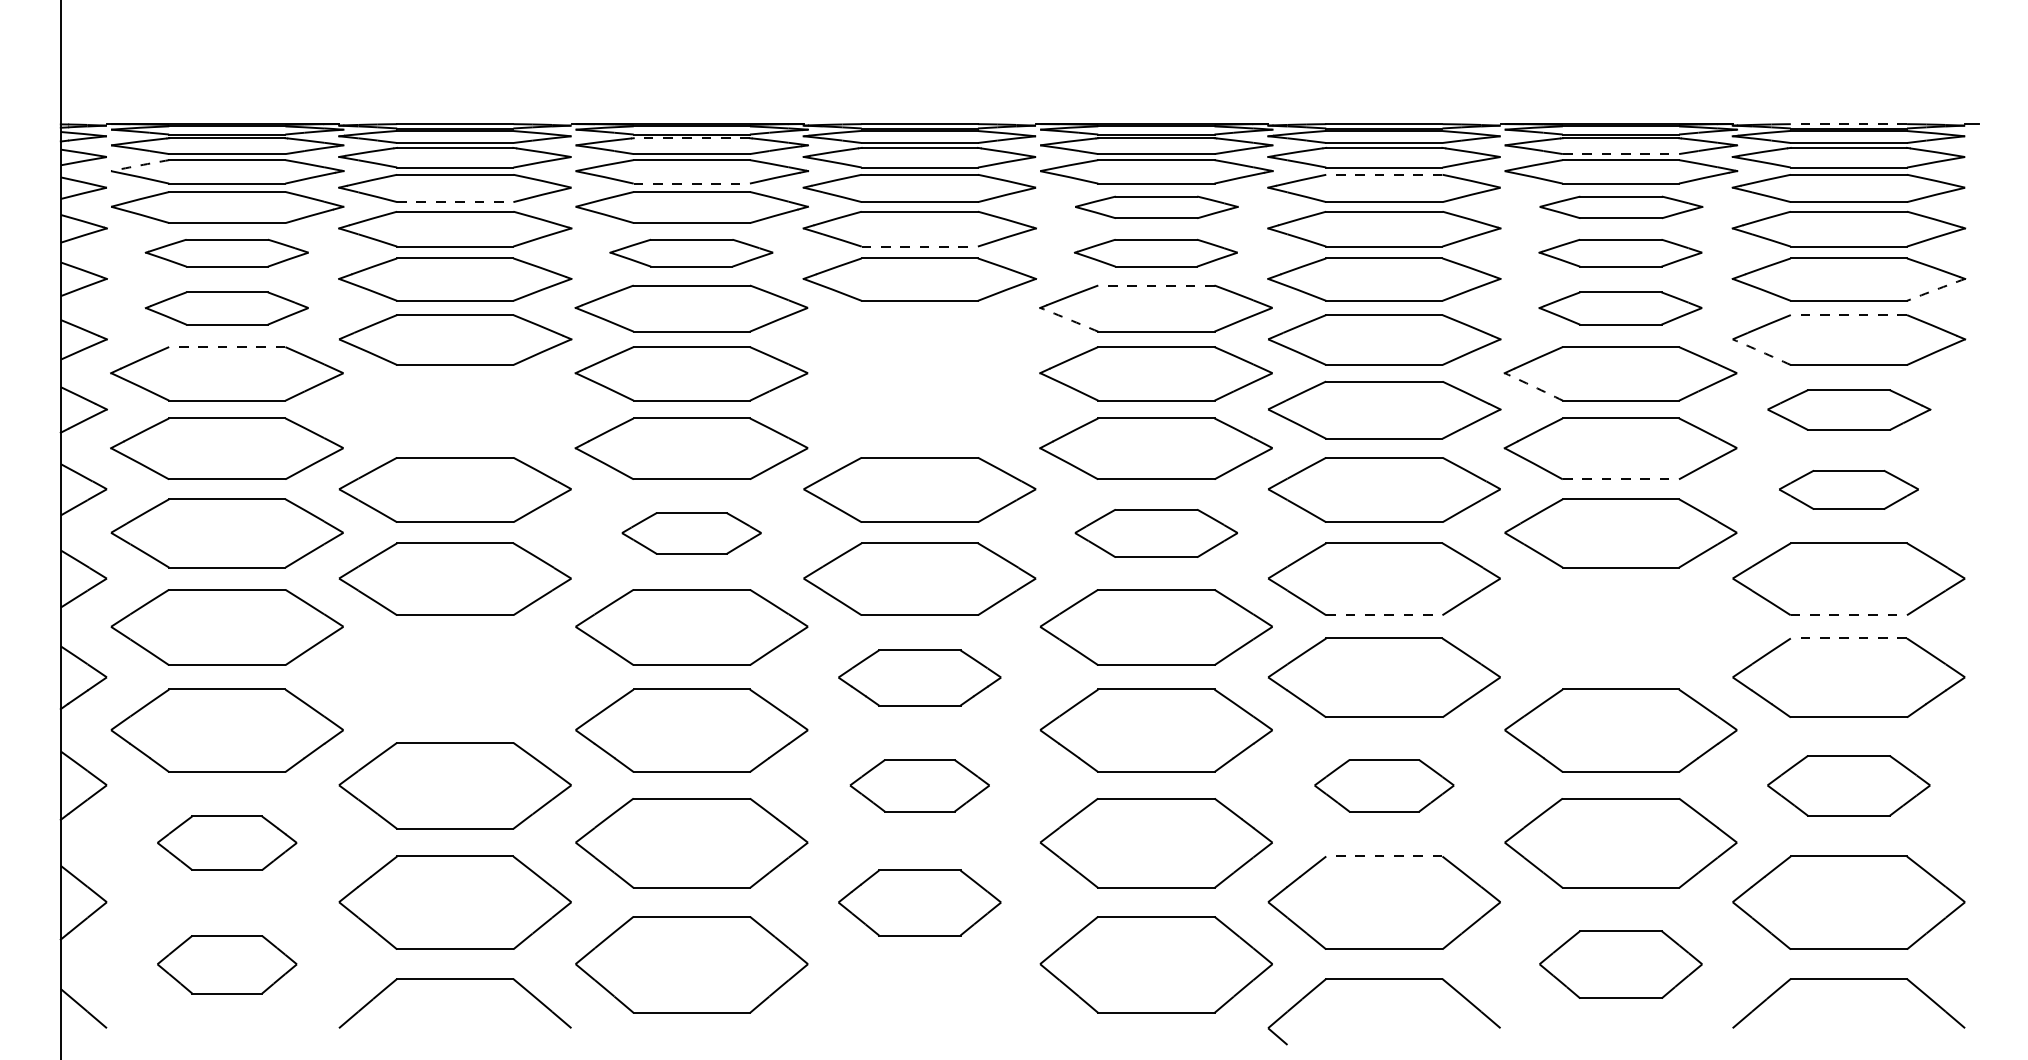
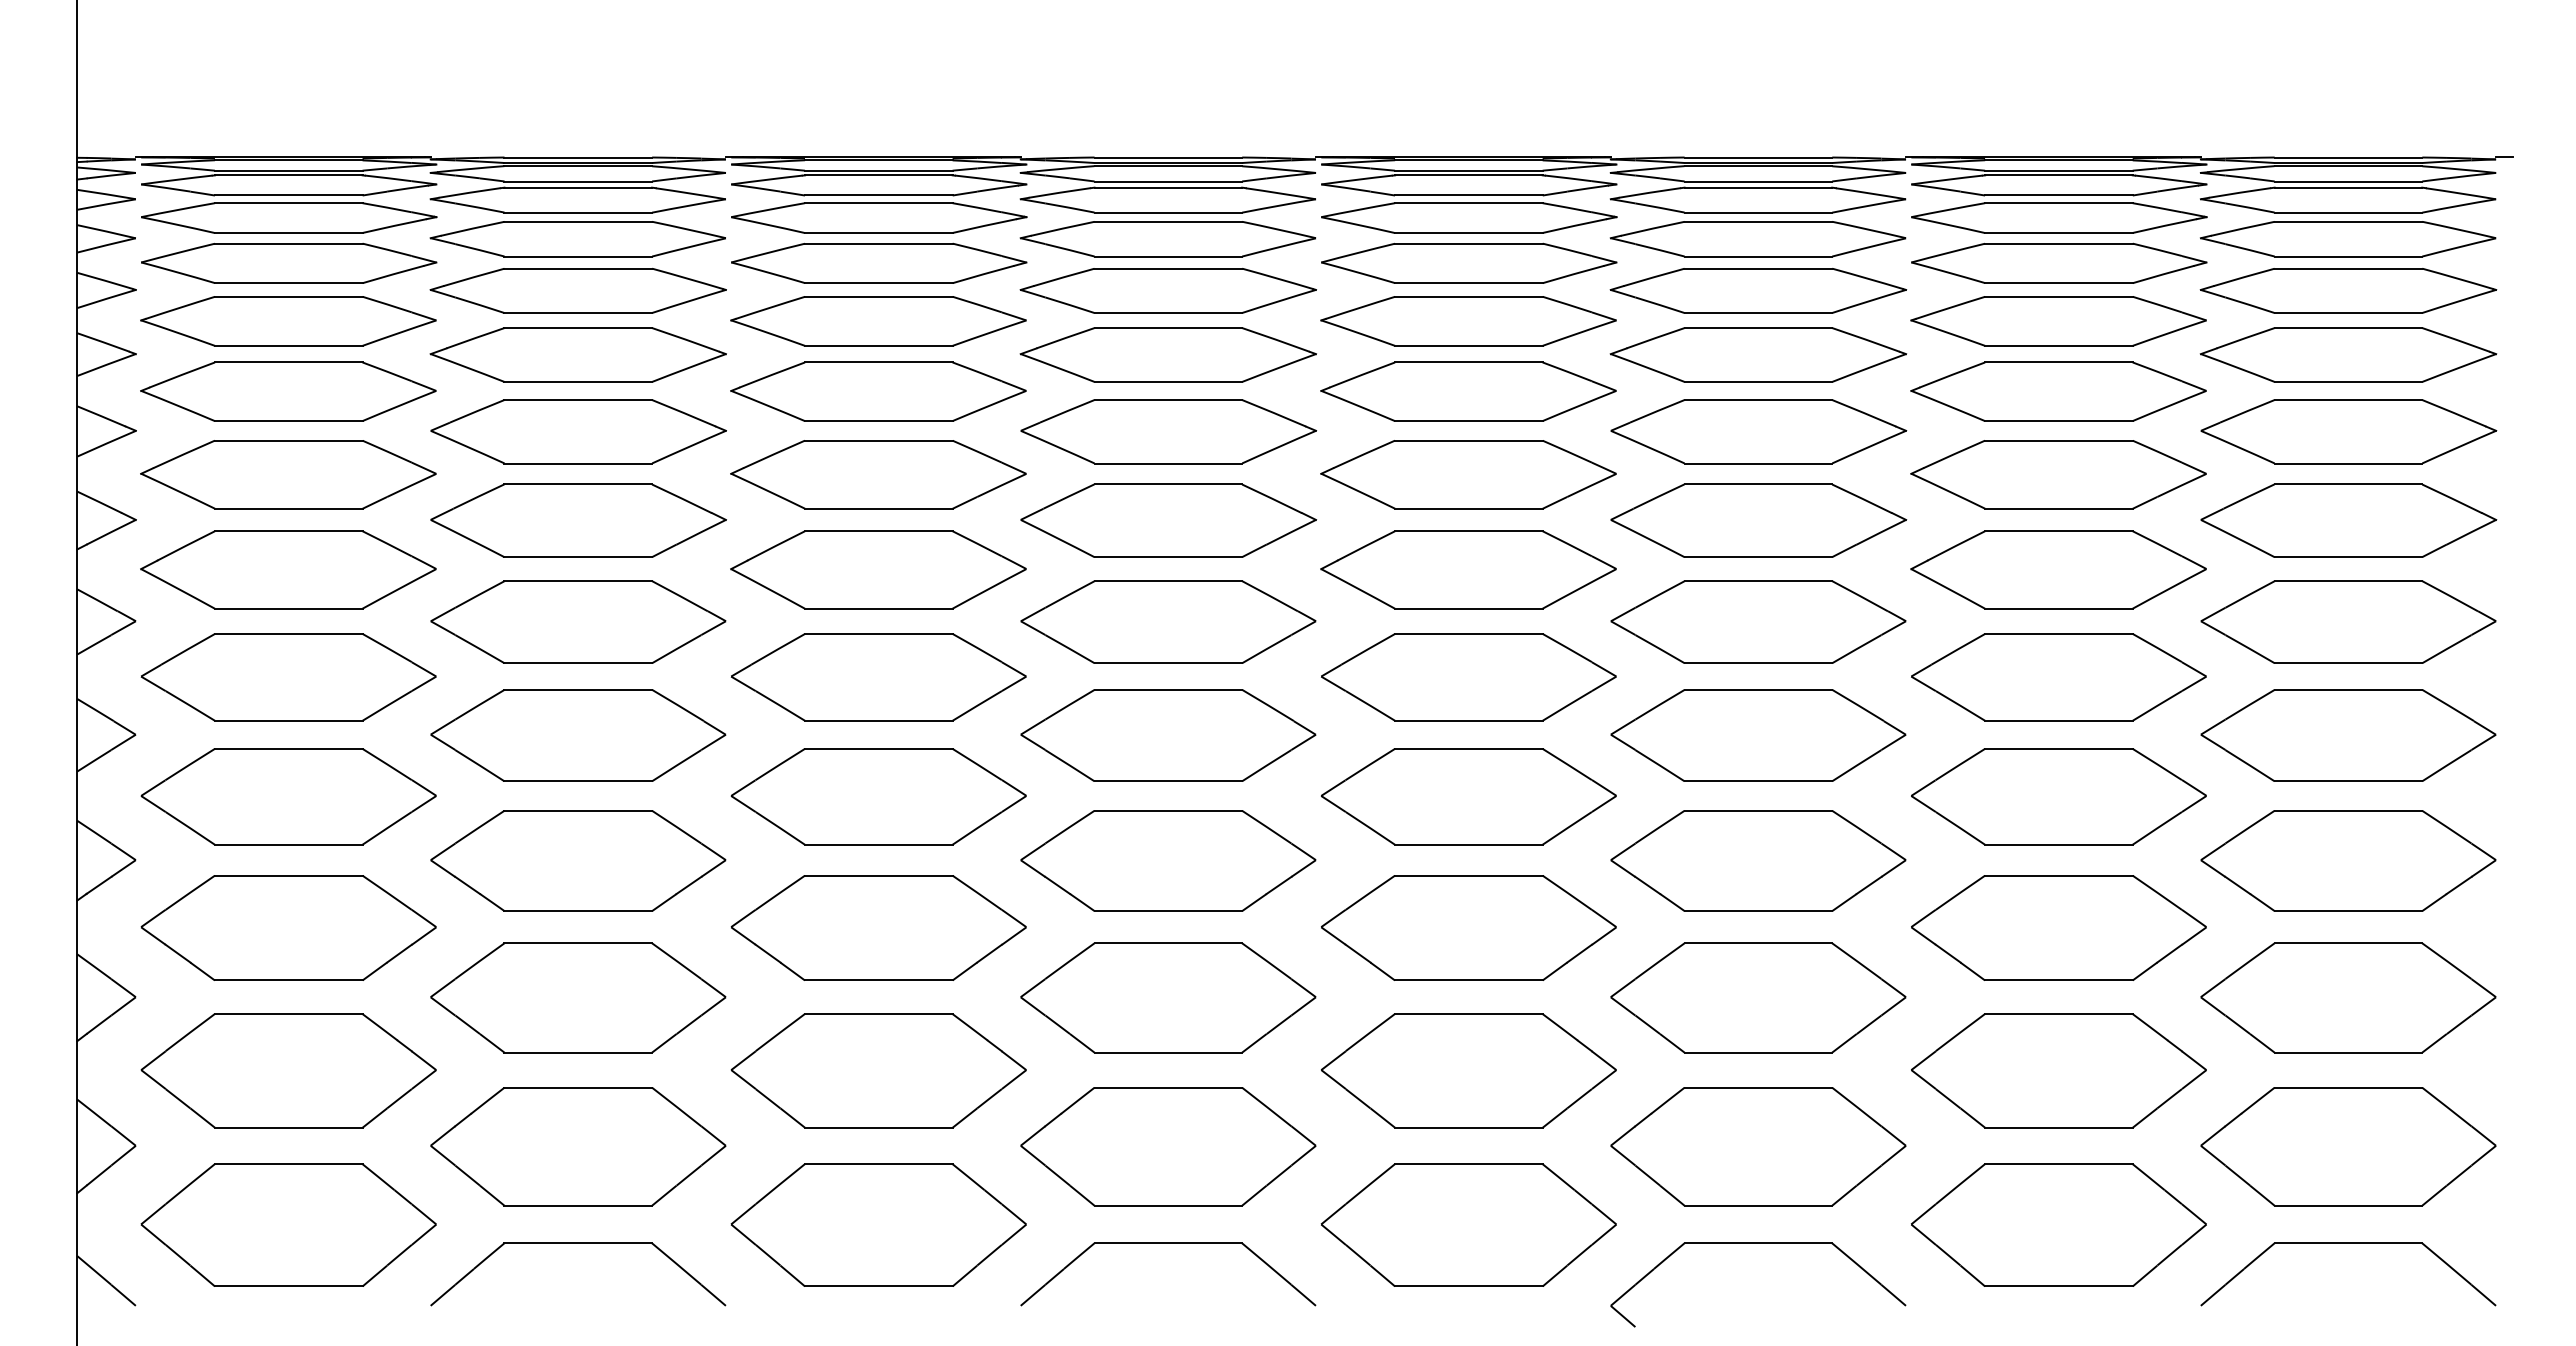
line: (1848, 124) -> (2348, 157), dashed -> solid
line: (691, 138) -> (878, 175), dashed -> solid
line: (1620, 154) -> (2058, 195), dashed -> solid
arc: (140, 165) -> (178, 209), dashed -> solid
line: (1384, 174) -> (1758, 221), dashed -> solid
line: (691, 183) -> (878, 233), dashed -> solid
line: (455, 202) -> (578, 256), dashed -> solid
part: (1156, 206) -> (1469, 262), size x1.43
part: (1621, 206) -> (2059, 262), size x1.43
line: (919, 246) -> (1168, 312), dashed -> solid
part: (227, 253) -> (288, 321), size x1.43
part: (691, 253) -> (878, 321), size x1.43
part: (1156, 253) -> (1468, 321), size x1.43
part: (1620, 253) -> (2058, 321), size x1.43
line: (1156, 285) -> (1468, 362), dashed -> solid
arc: (1936, 289) -> (2459, 367), dashed -> solid
part: (227, 308) -> (288, 391), size x1.43
part: (1620, 308) -> (2058, 391), size x1.43
line: (1848, 315) -> (2348, 400), dashed -> solid
arc: (1069, 319) -> (1358, 405), dashed -> solid
part: (919, 339) -> (1168, 431), added
line: (227, 346) -> (288, 440), dashed -> solid
arc: (1761, 351) -> (2237, 446), dashed -> solid
arc: (1534, 387) -> (1948, 491), dashed -> solid
part: (455, 409) -> (578, 520), added
part: (919, 409) -> (1168, 520), added
part: (1848, 409) -> (2348, 520), size x1.43
line: (1620, 479) -> (2058, 608), dashed -> solid
part: (1848, 489) -> (2348, 621), size x1.67
part: (691, 533) -> (878, 677), size x1.67
part: (1156, 533) -> (1468, 677), size x1.43
line: (1384, 615) -> (1758, 781), dashed -> solid
line: (1848, 615) -> (2348, 781), dashed -> solid
part: (1620, 627) -> (2058, 796), added
line: (1848, 638) -> (2348, 810), dashed -> solid
part: (455, 677) -> (578, 860), added
part: (919, 677) -> (1168, 860), size x1.43
part: (919, 785) -> (1168, 997), size x1.67
part: (1384, 785) -> (1758, 997), size x1.67
part: (1848, 785) -> (2348, 997), size x1.43
part: (227, 842) -> (288, 1070), size x1.67
line: (1384, 856) -> (1758, 1087), dashed -> solid
part: (919, 902) -> (1168, 1146), size x1.43
part: (227, 964) -> (288, 1224), size x1.67
part: (1620, 964) -> (2058, 1224), size x1.43
part: (919, 979) -> (1168, 1243), added

